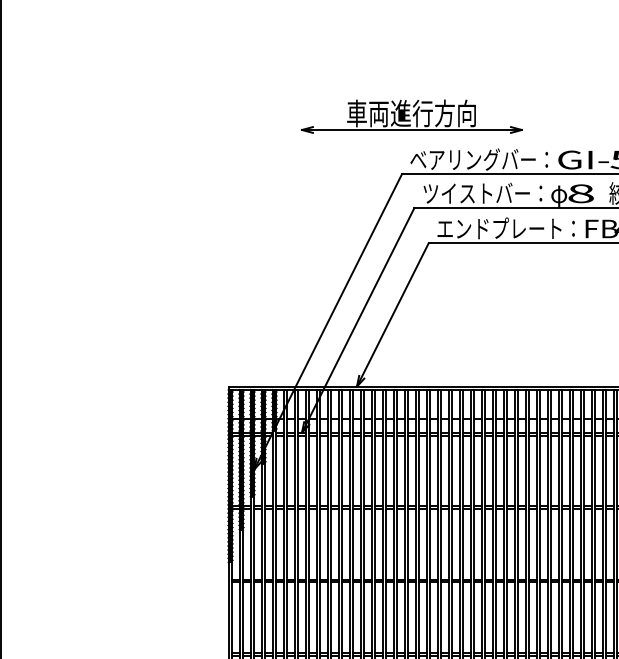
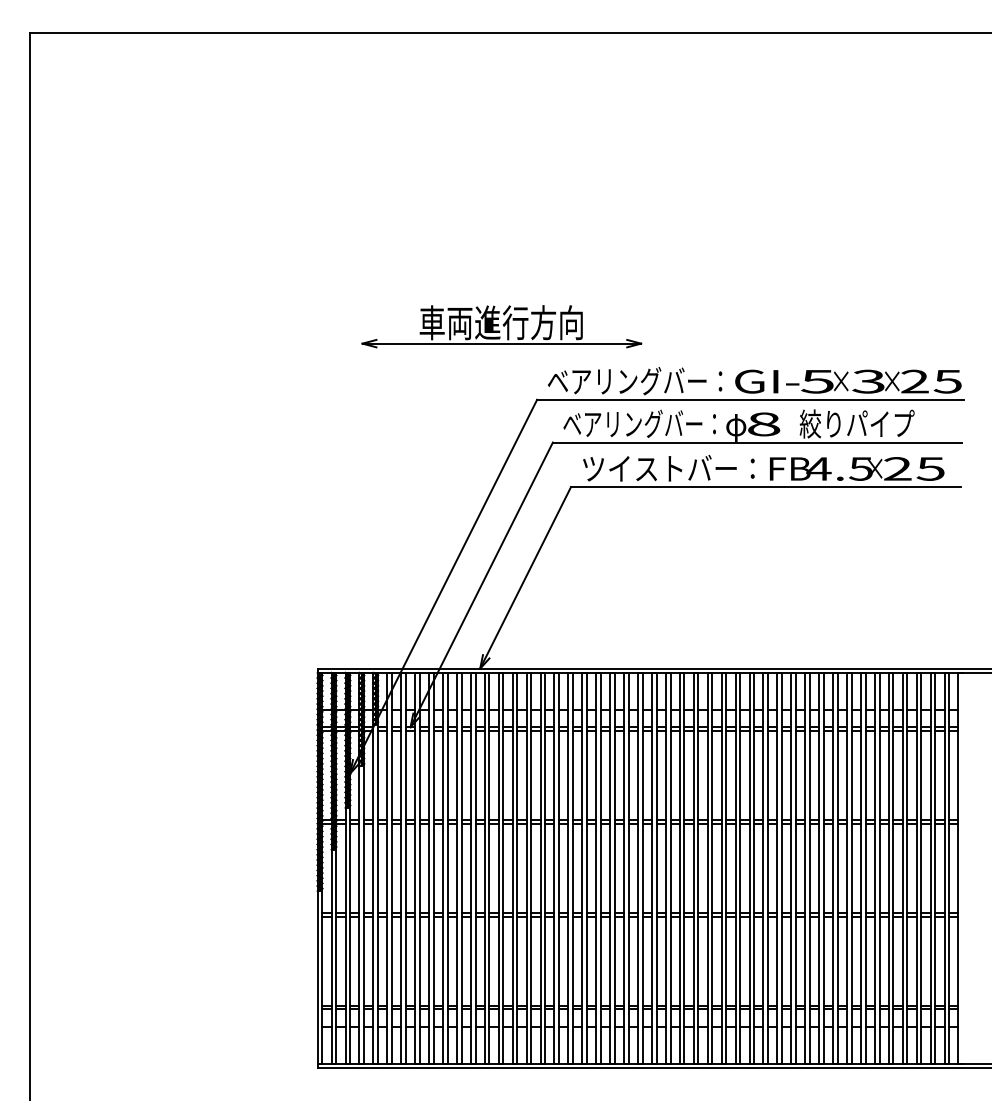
part: (411, 116) -> (501, 326), moved
text: (482, 193) -> (639, 423), ツイストバー： -> ベアリングバー：
text: (506, 227) -> (669, 467), エンドプレート： -> ツイストバー：

